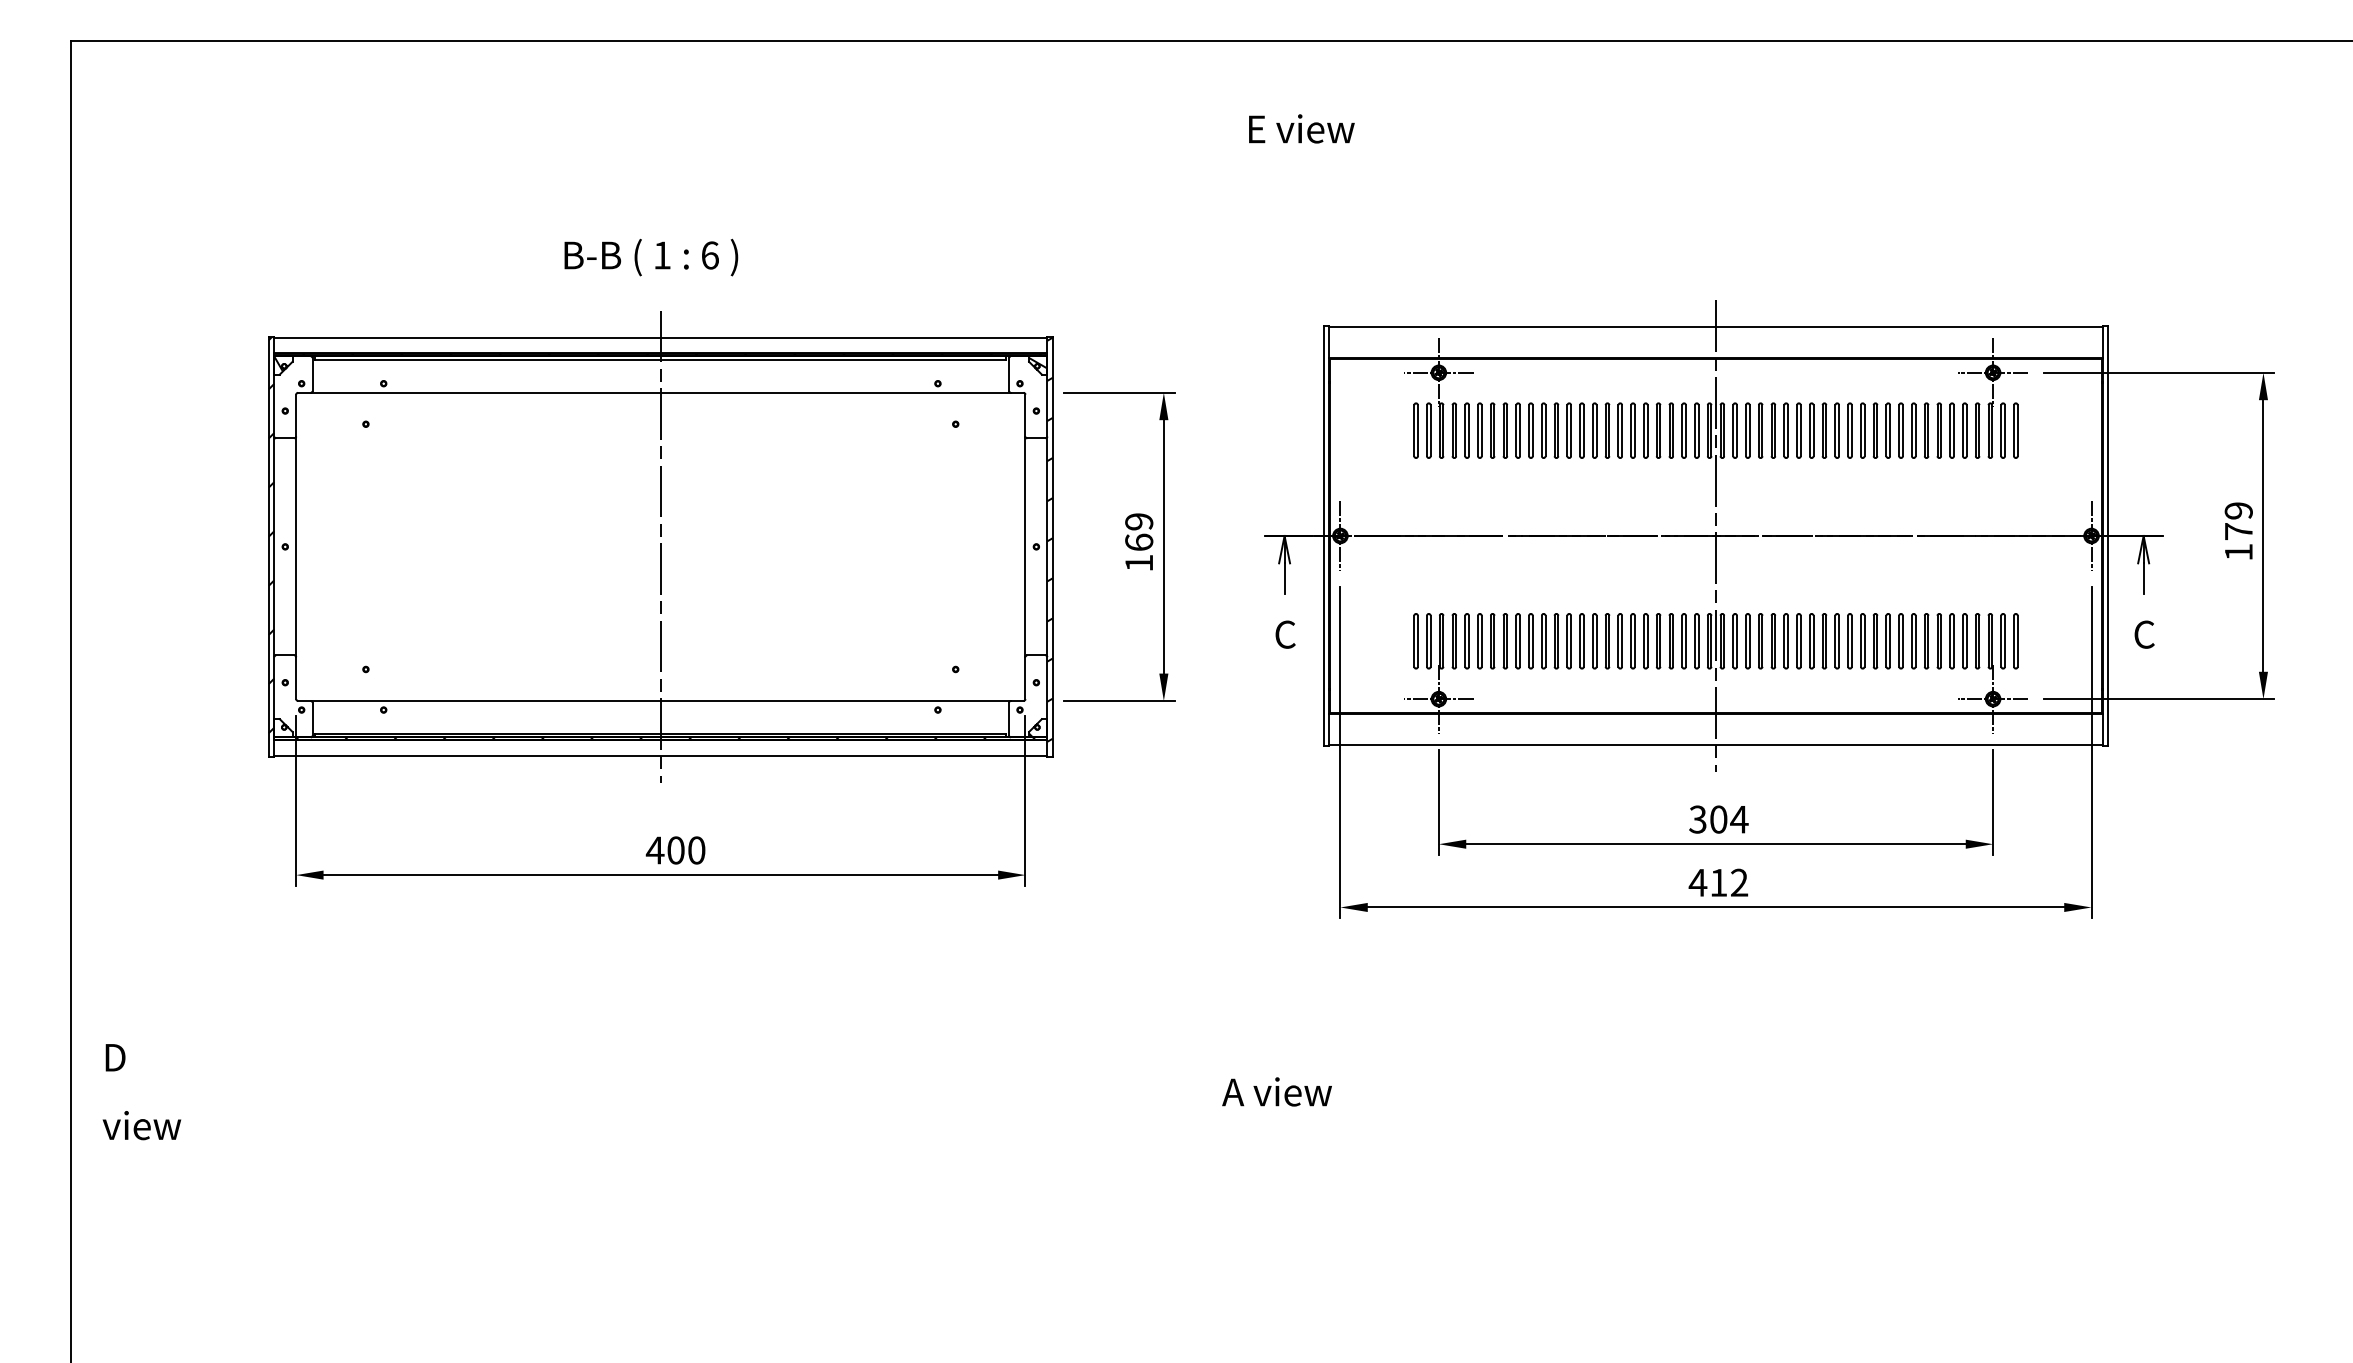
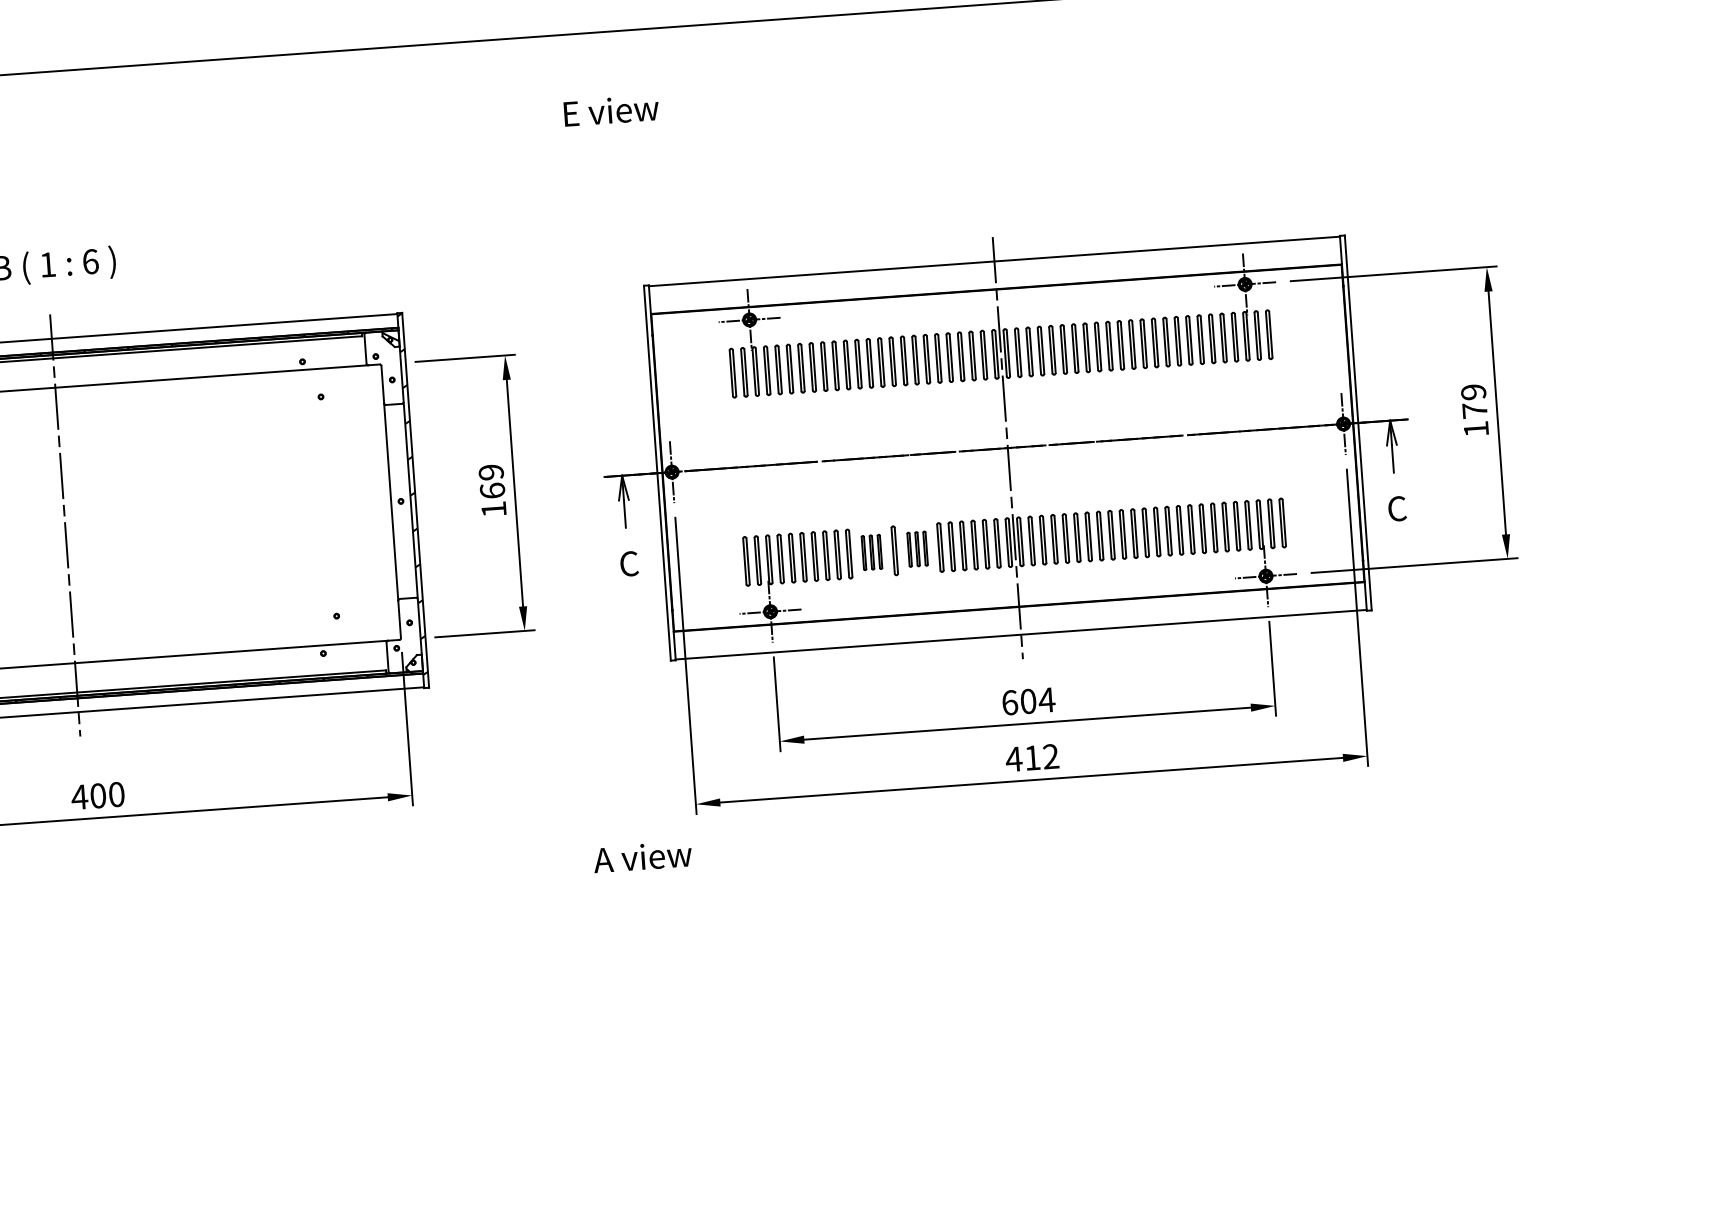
part: (1556, 641) -> (872, 552), size x0.7
part: (1607, 641) -> (917, 549), size x0.7
text: (1697, 819) -> (1009, 702), 304 -> 604
text: (1276, 1091) -> (642, 856), moved

